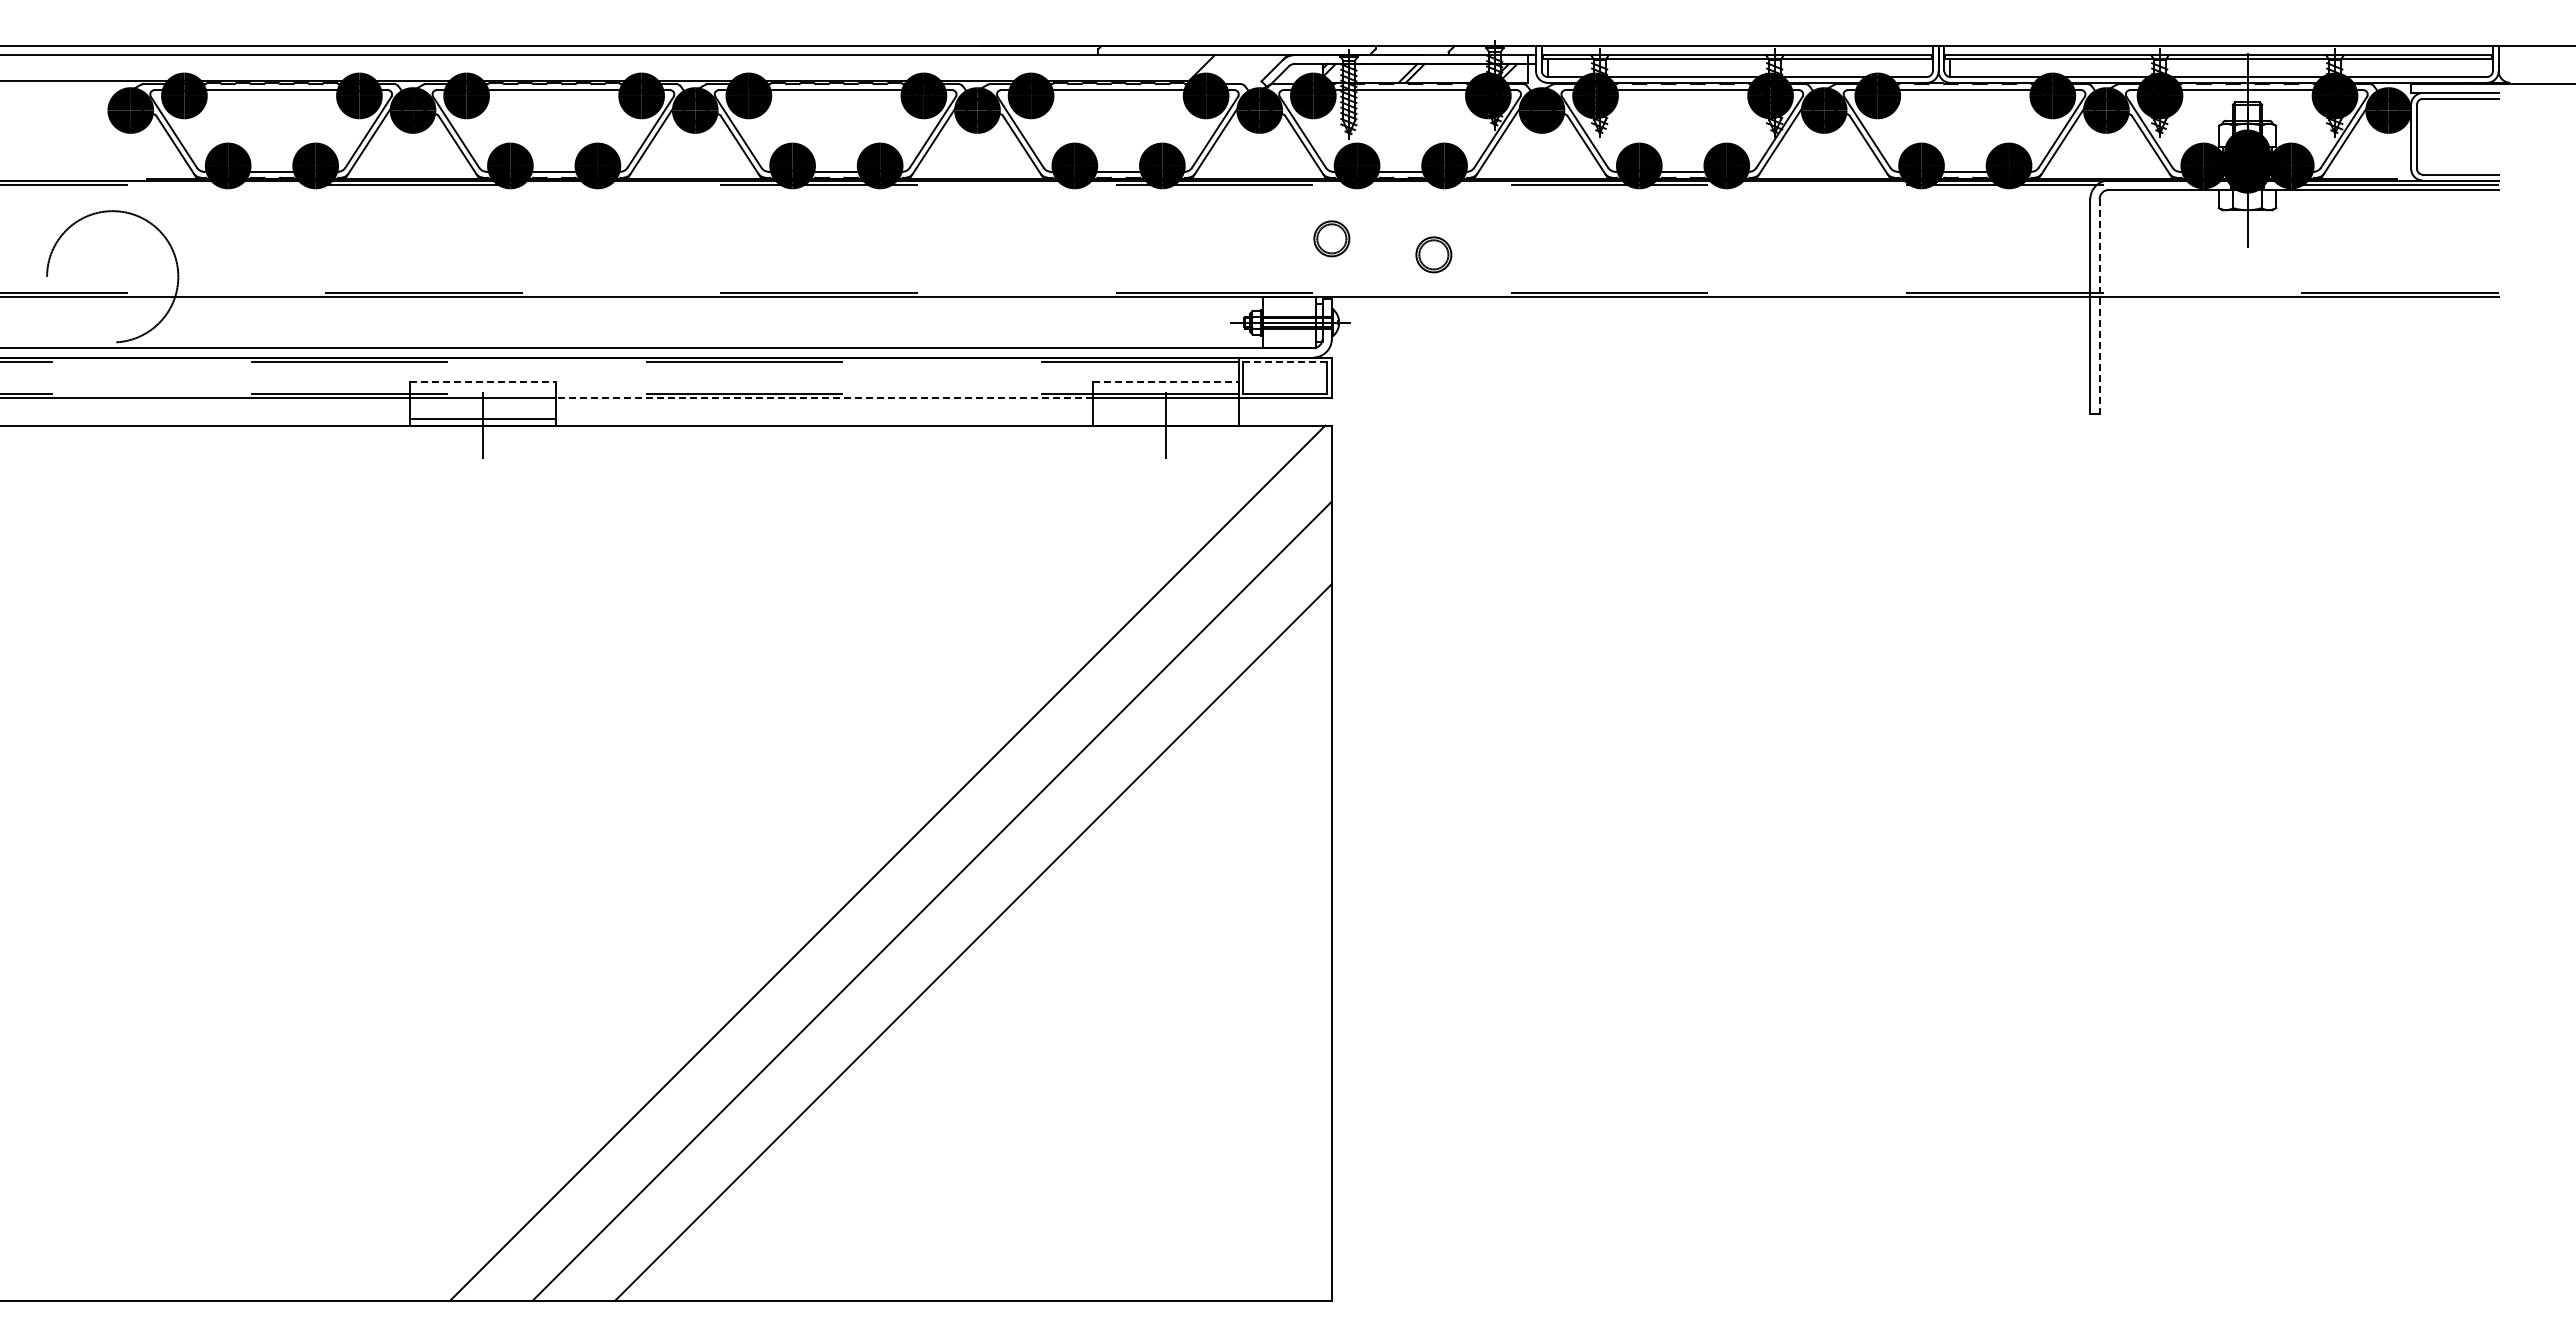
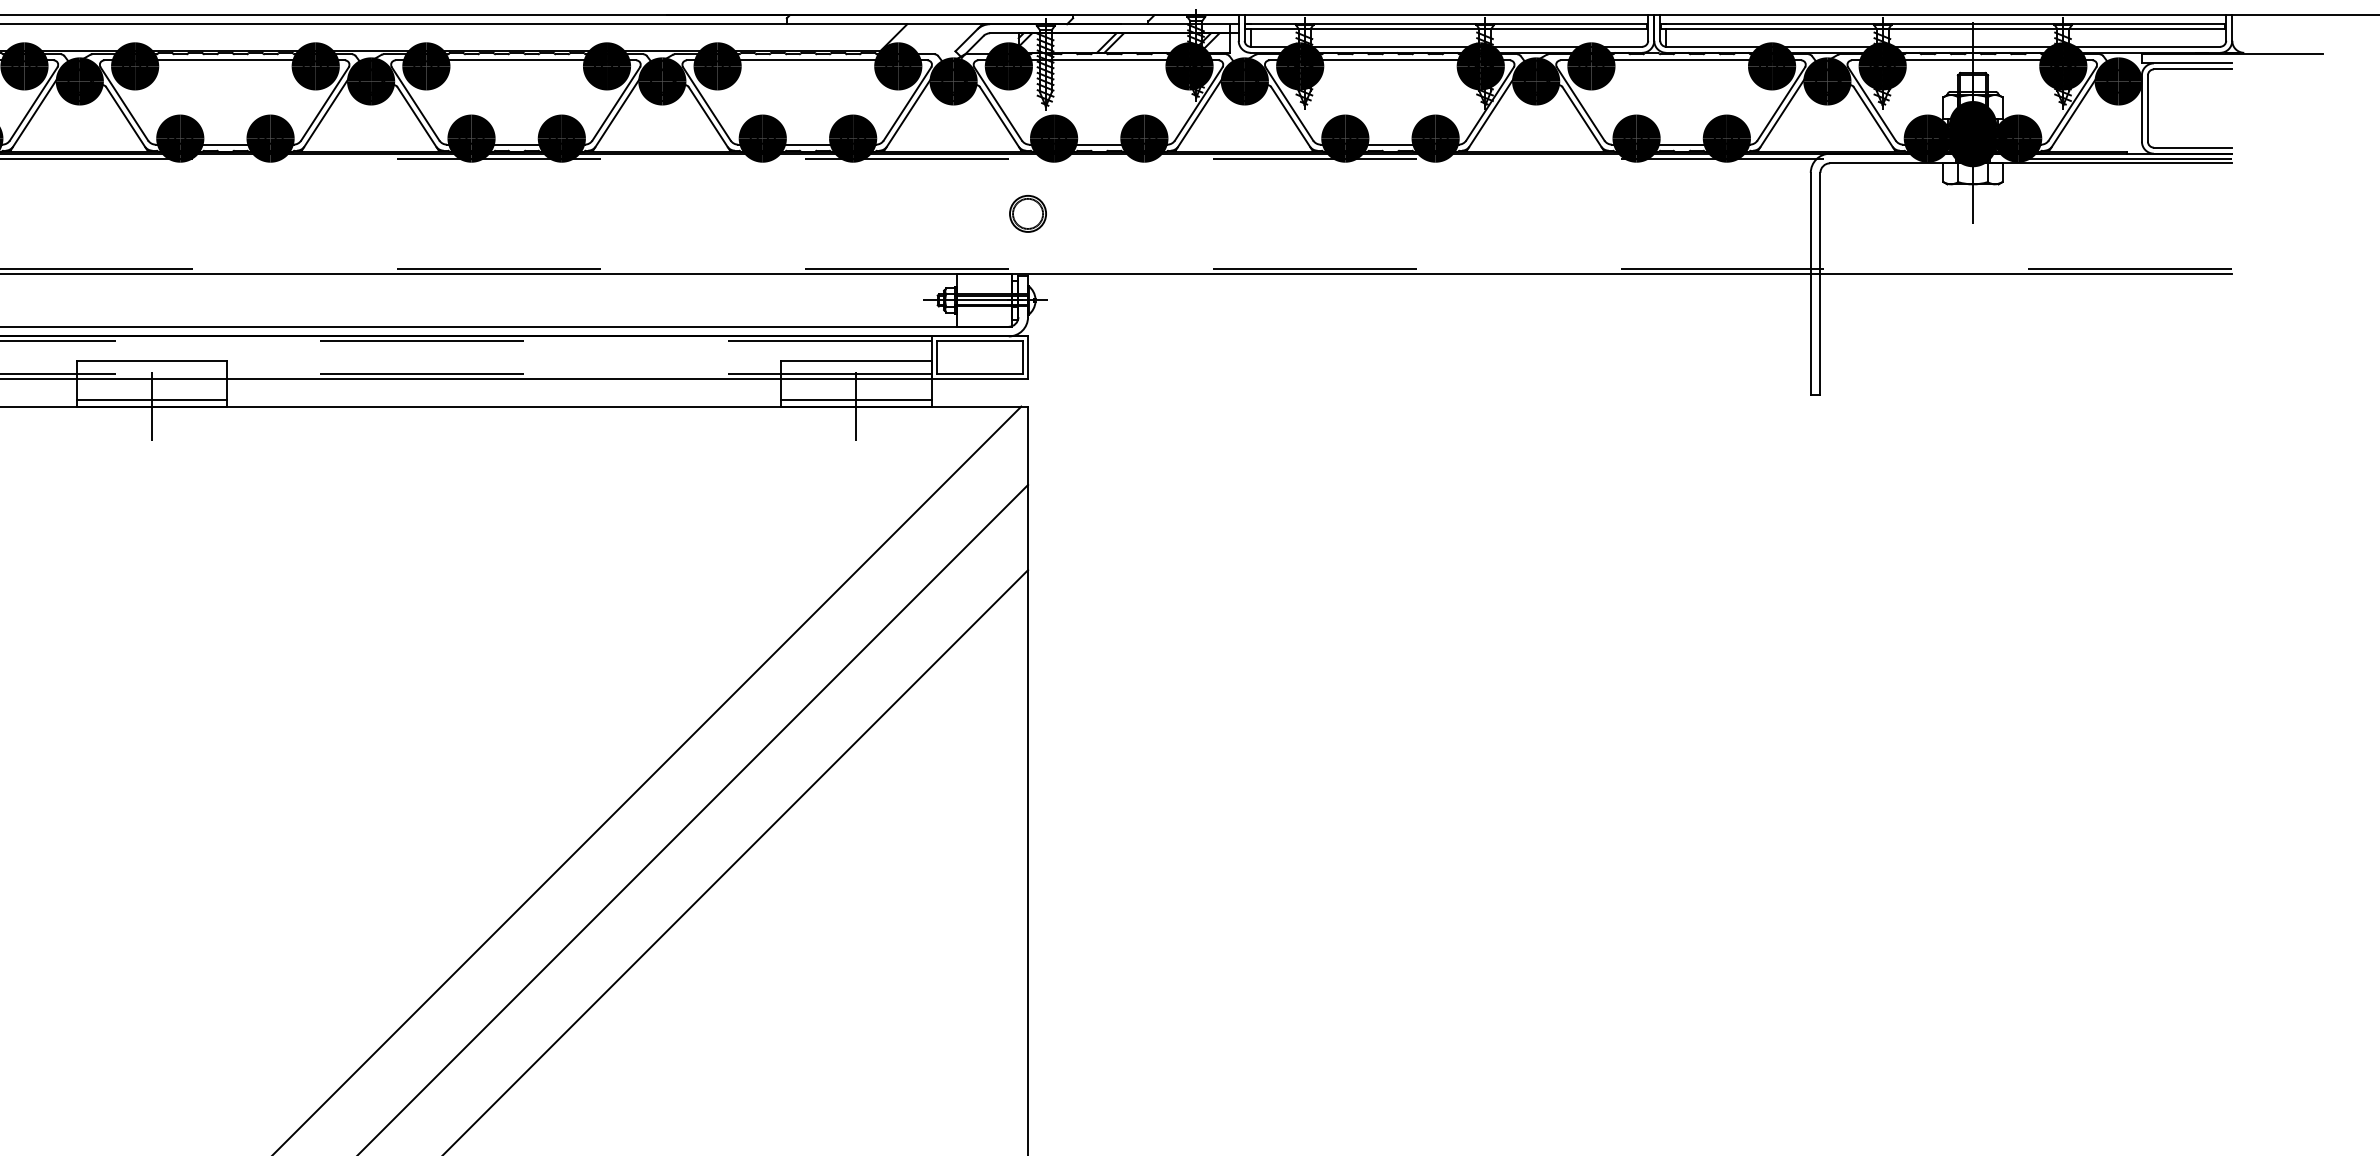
part: (1433, 254) -> (1132, 230), removed
line: (2099, 307) -> (1820, 284), dashed -> solid
line: (1284, 362) -> (979, 341), dashed -> solid
line: (483, 381) -> (152, 361), dashed -> solid
line: (1165, 381) -> (856, 361), dashed -> solid
line: (823, 398) -> (503, 378), dashed -> solid
line: (1165, 418) -> (856, 399), added

